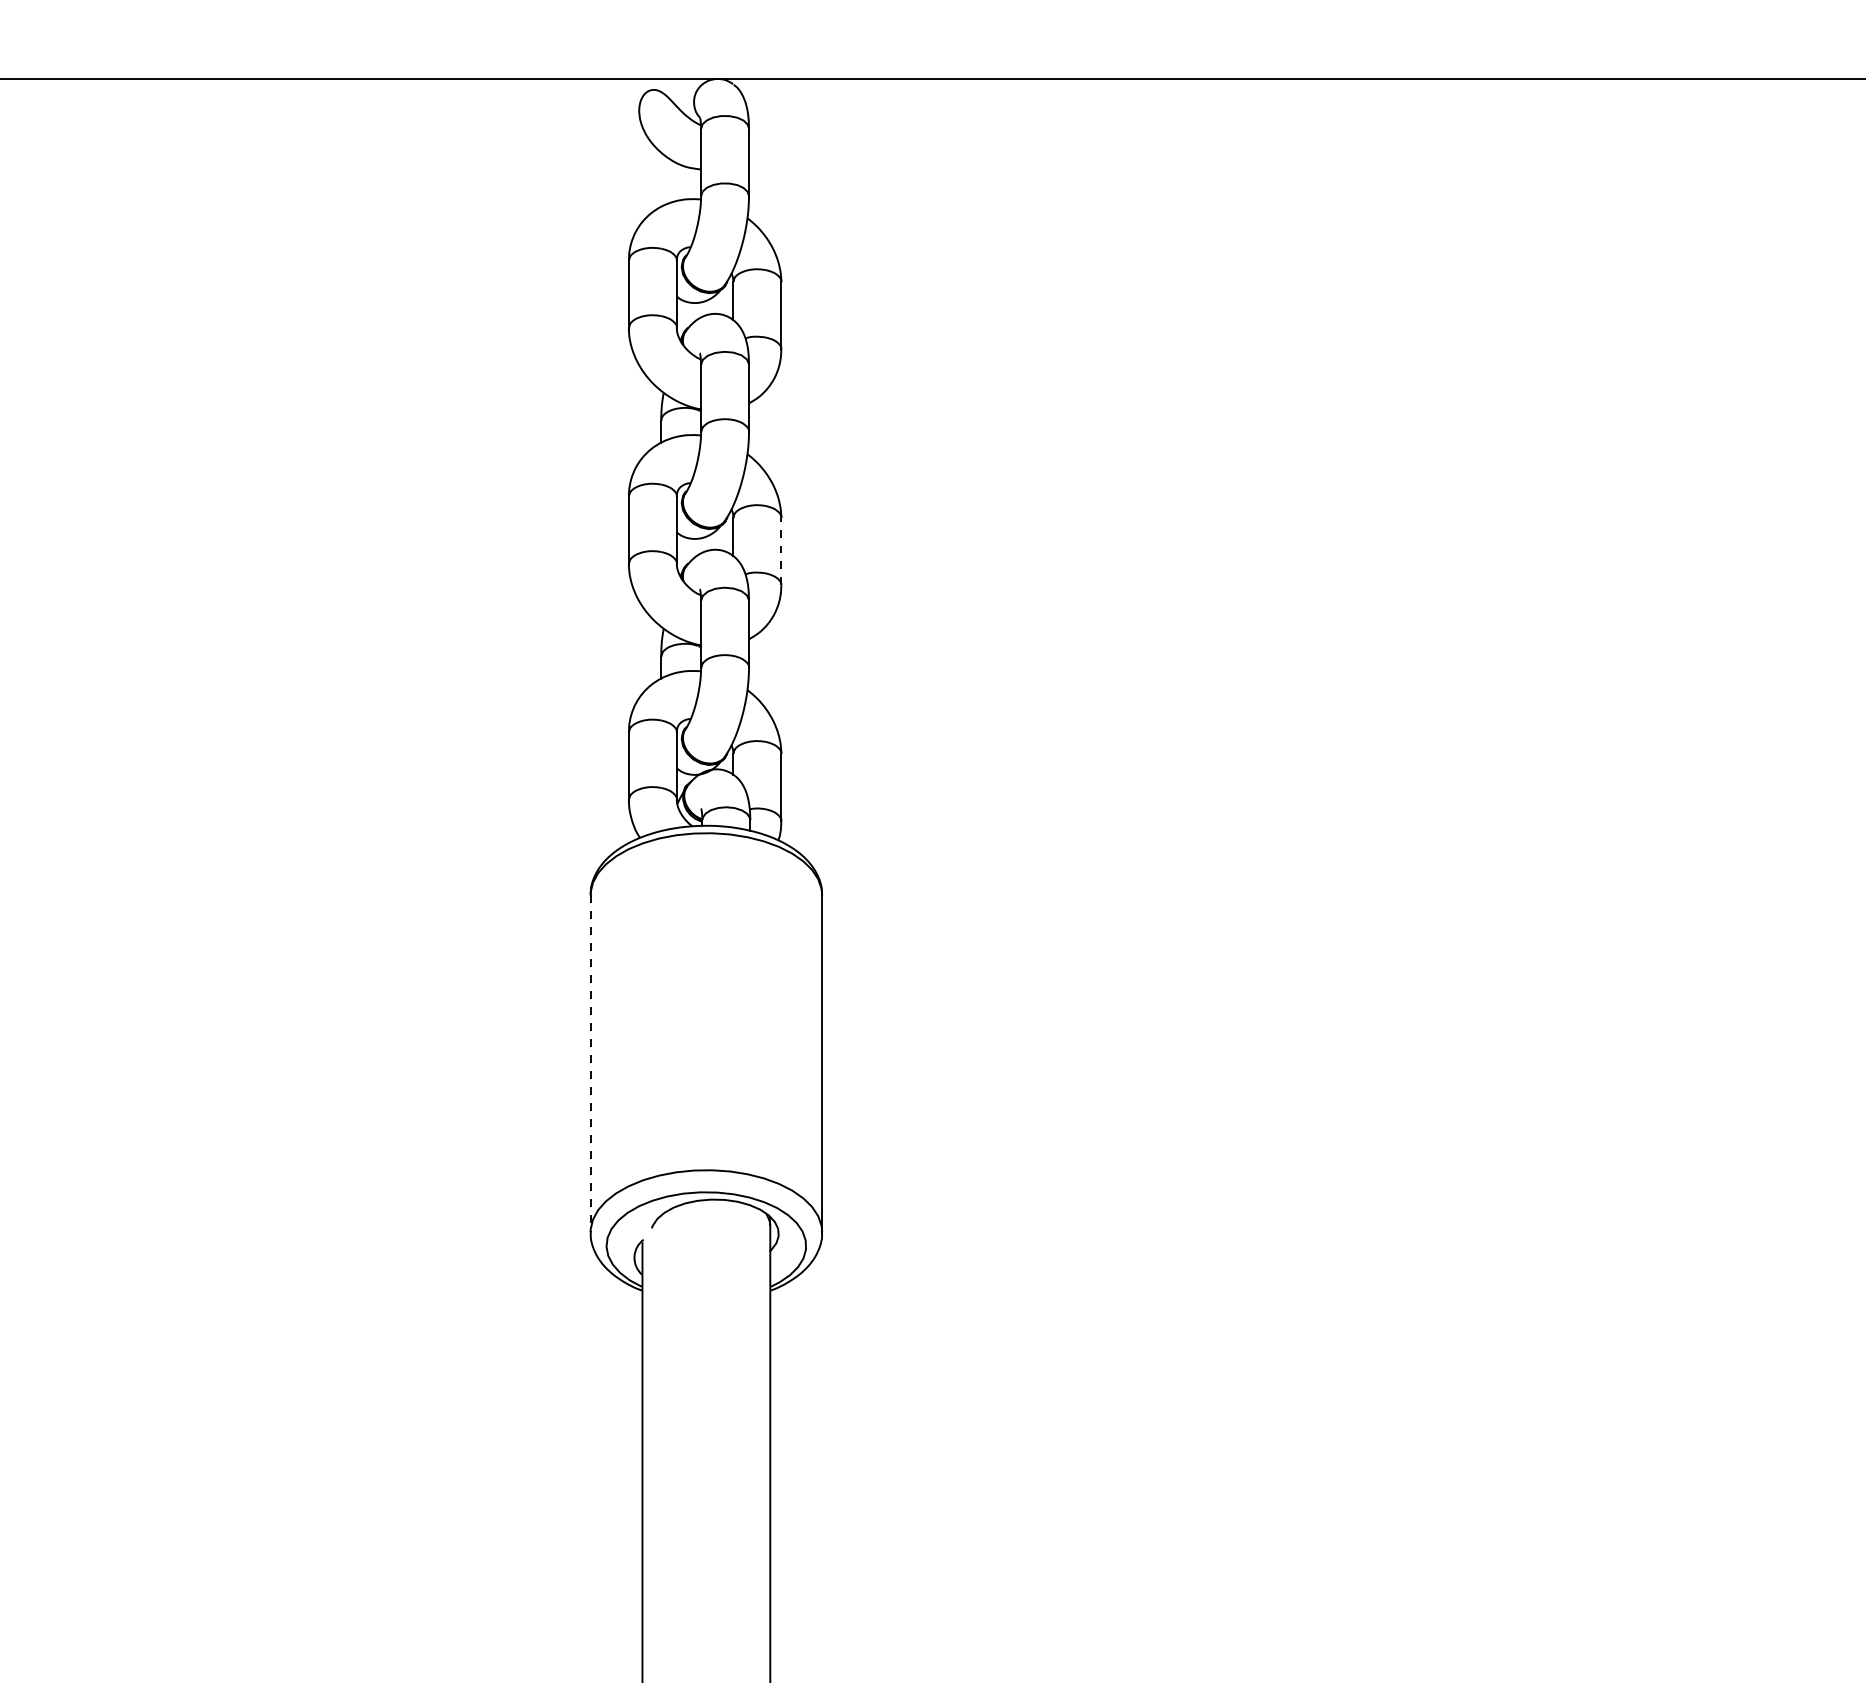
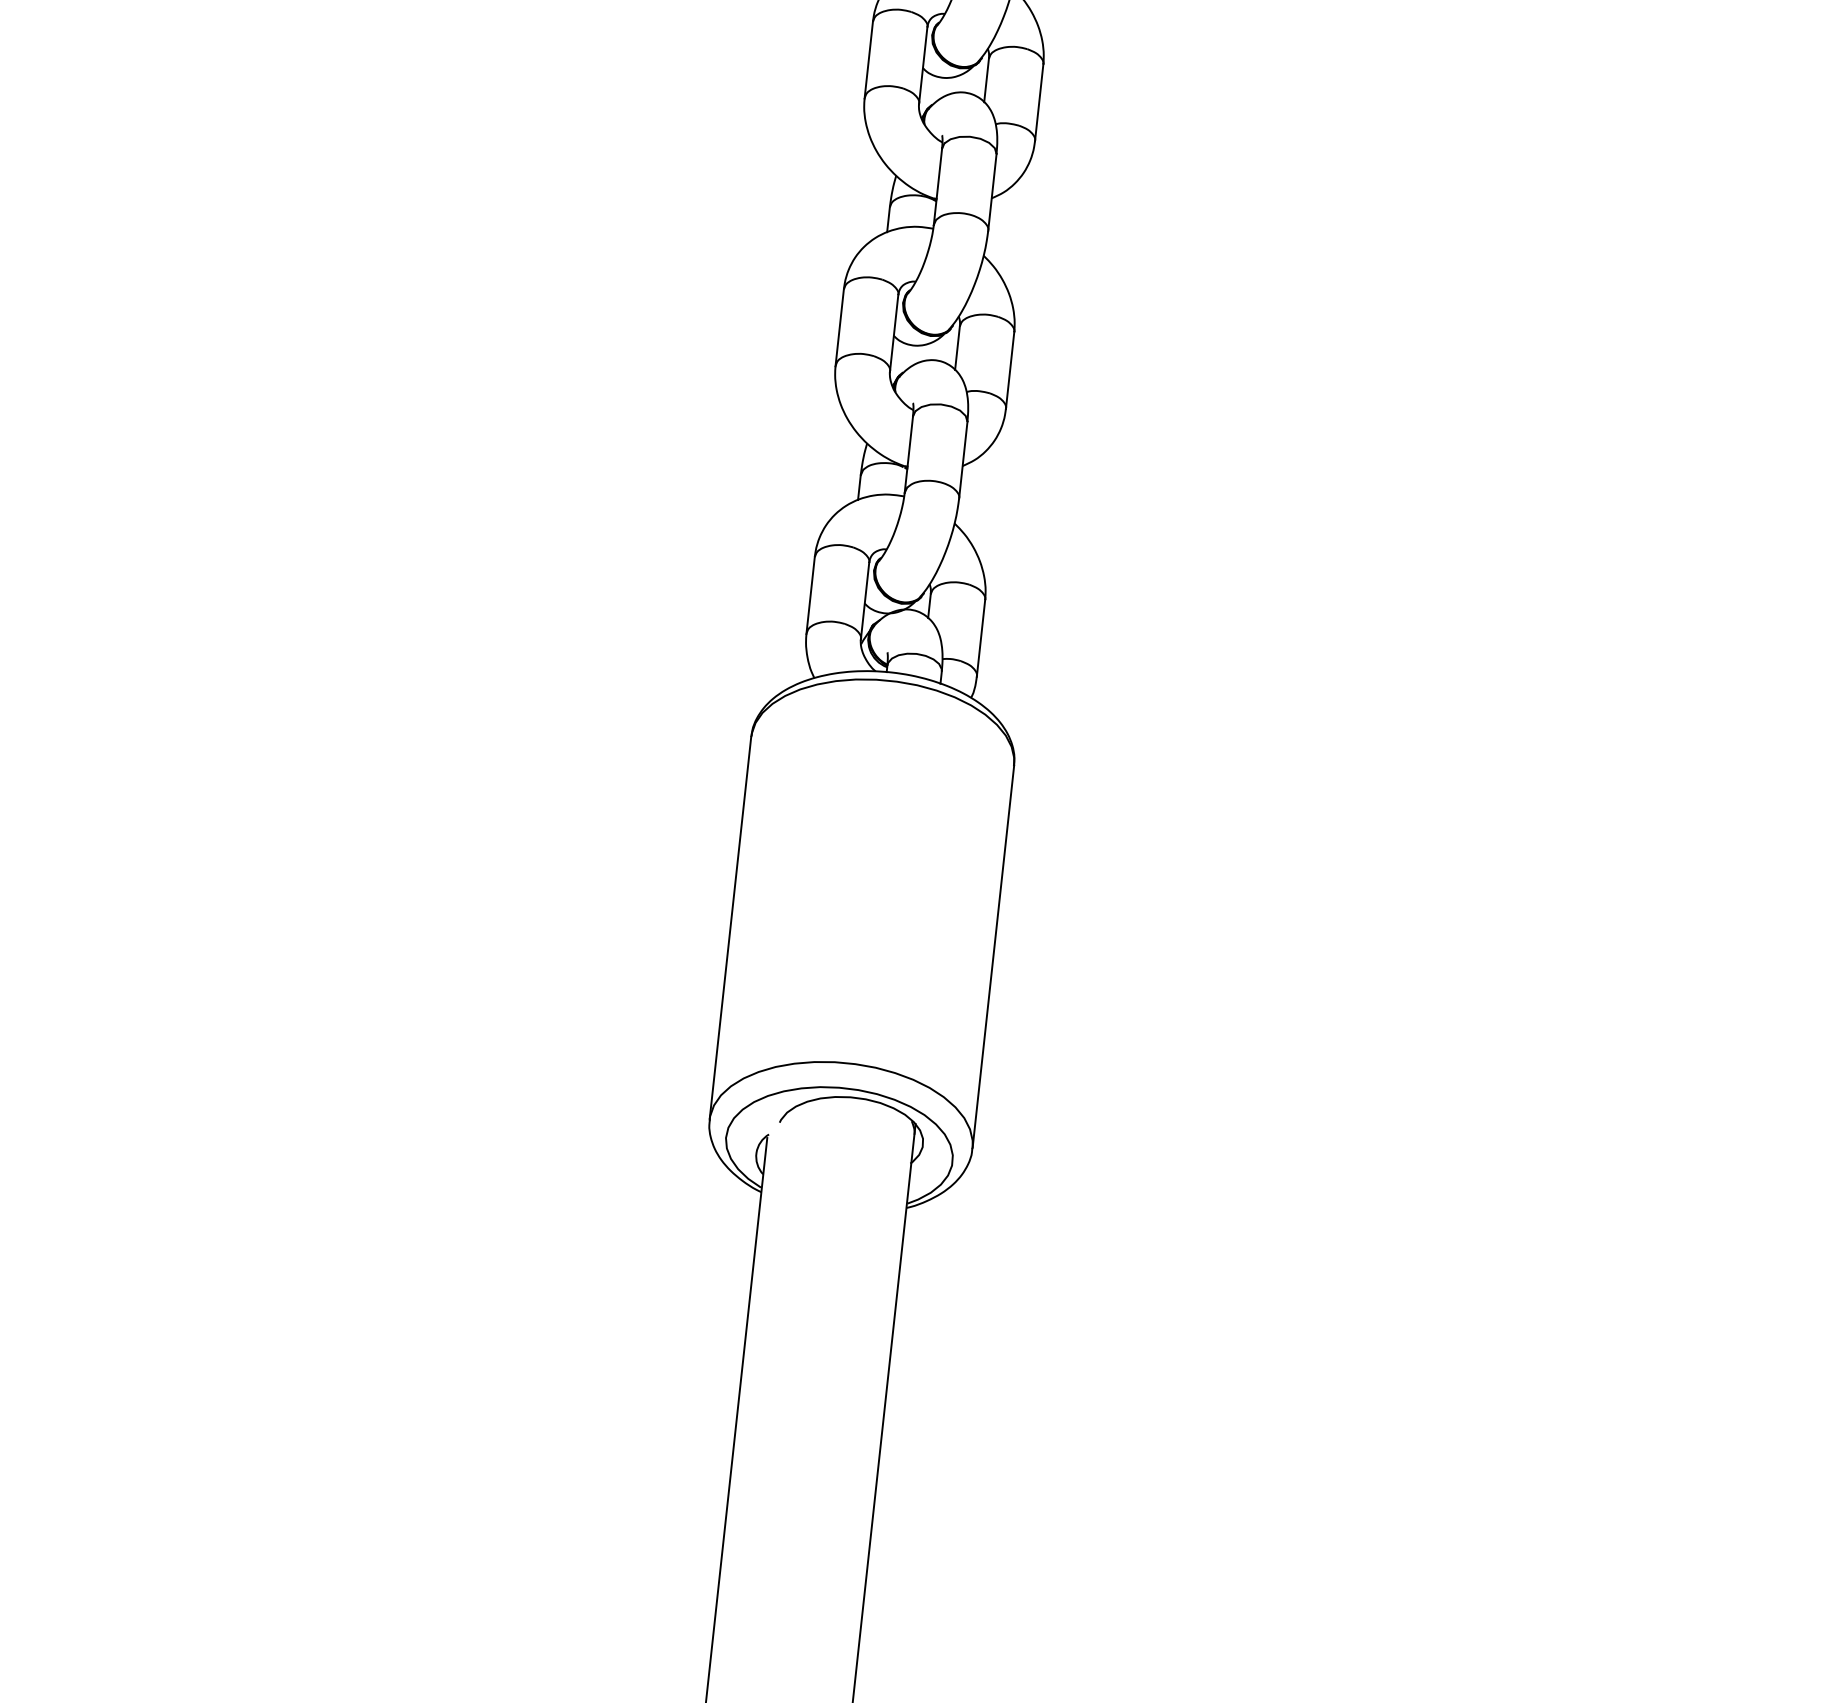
line: (781, 551) -> (1010, 370), dashed -> solid
line: (590, 1064) -> (730, 929), dashed -> solid

